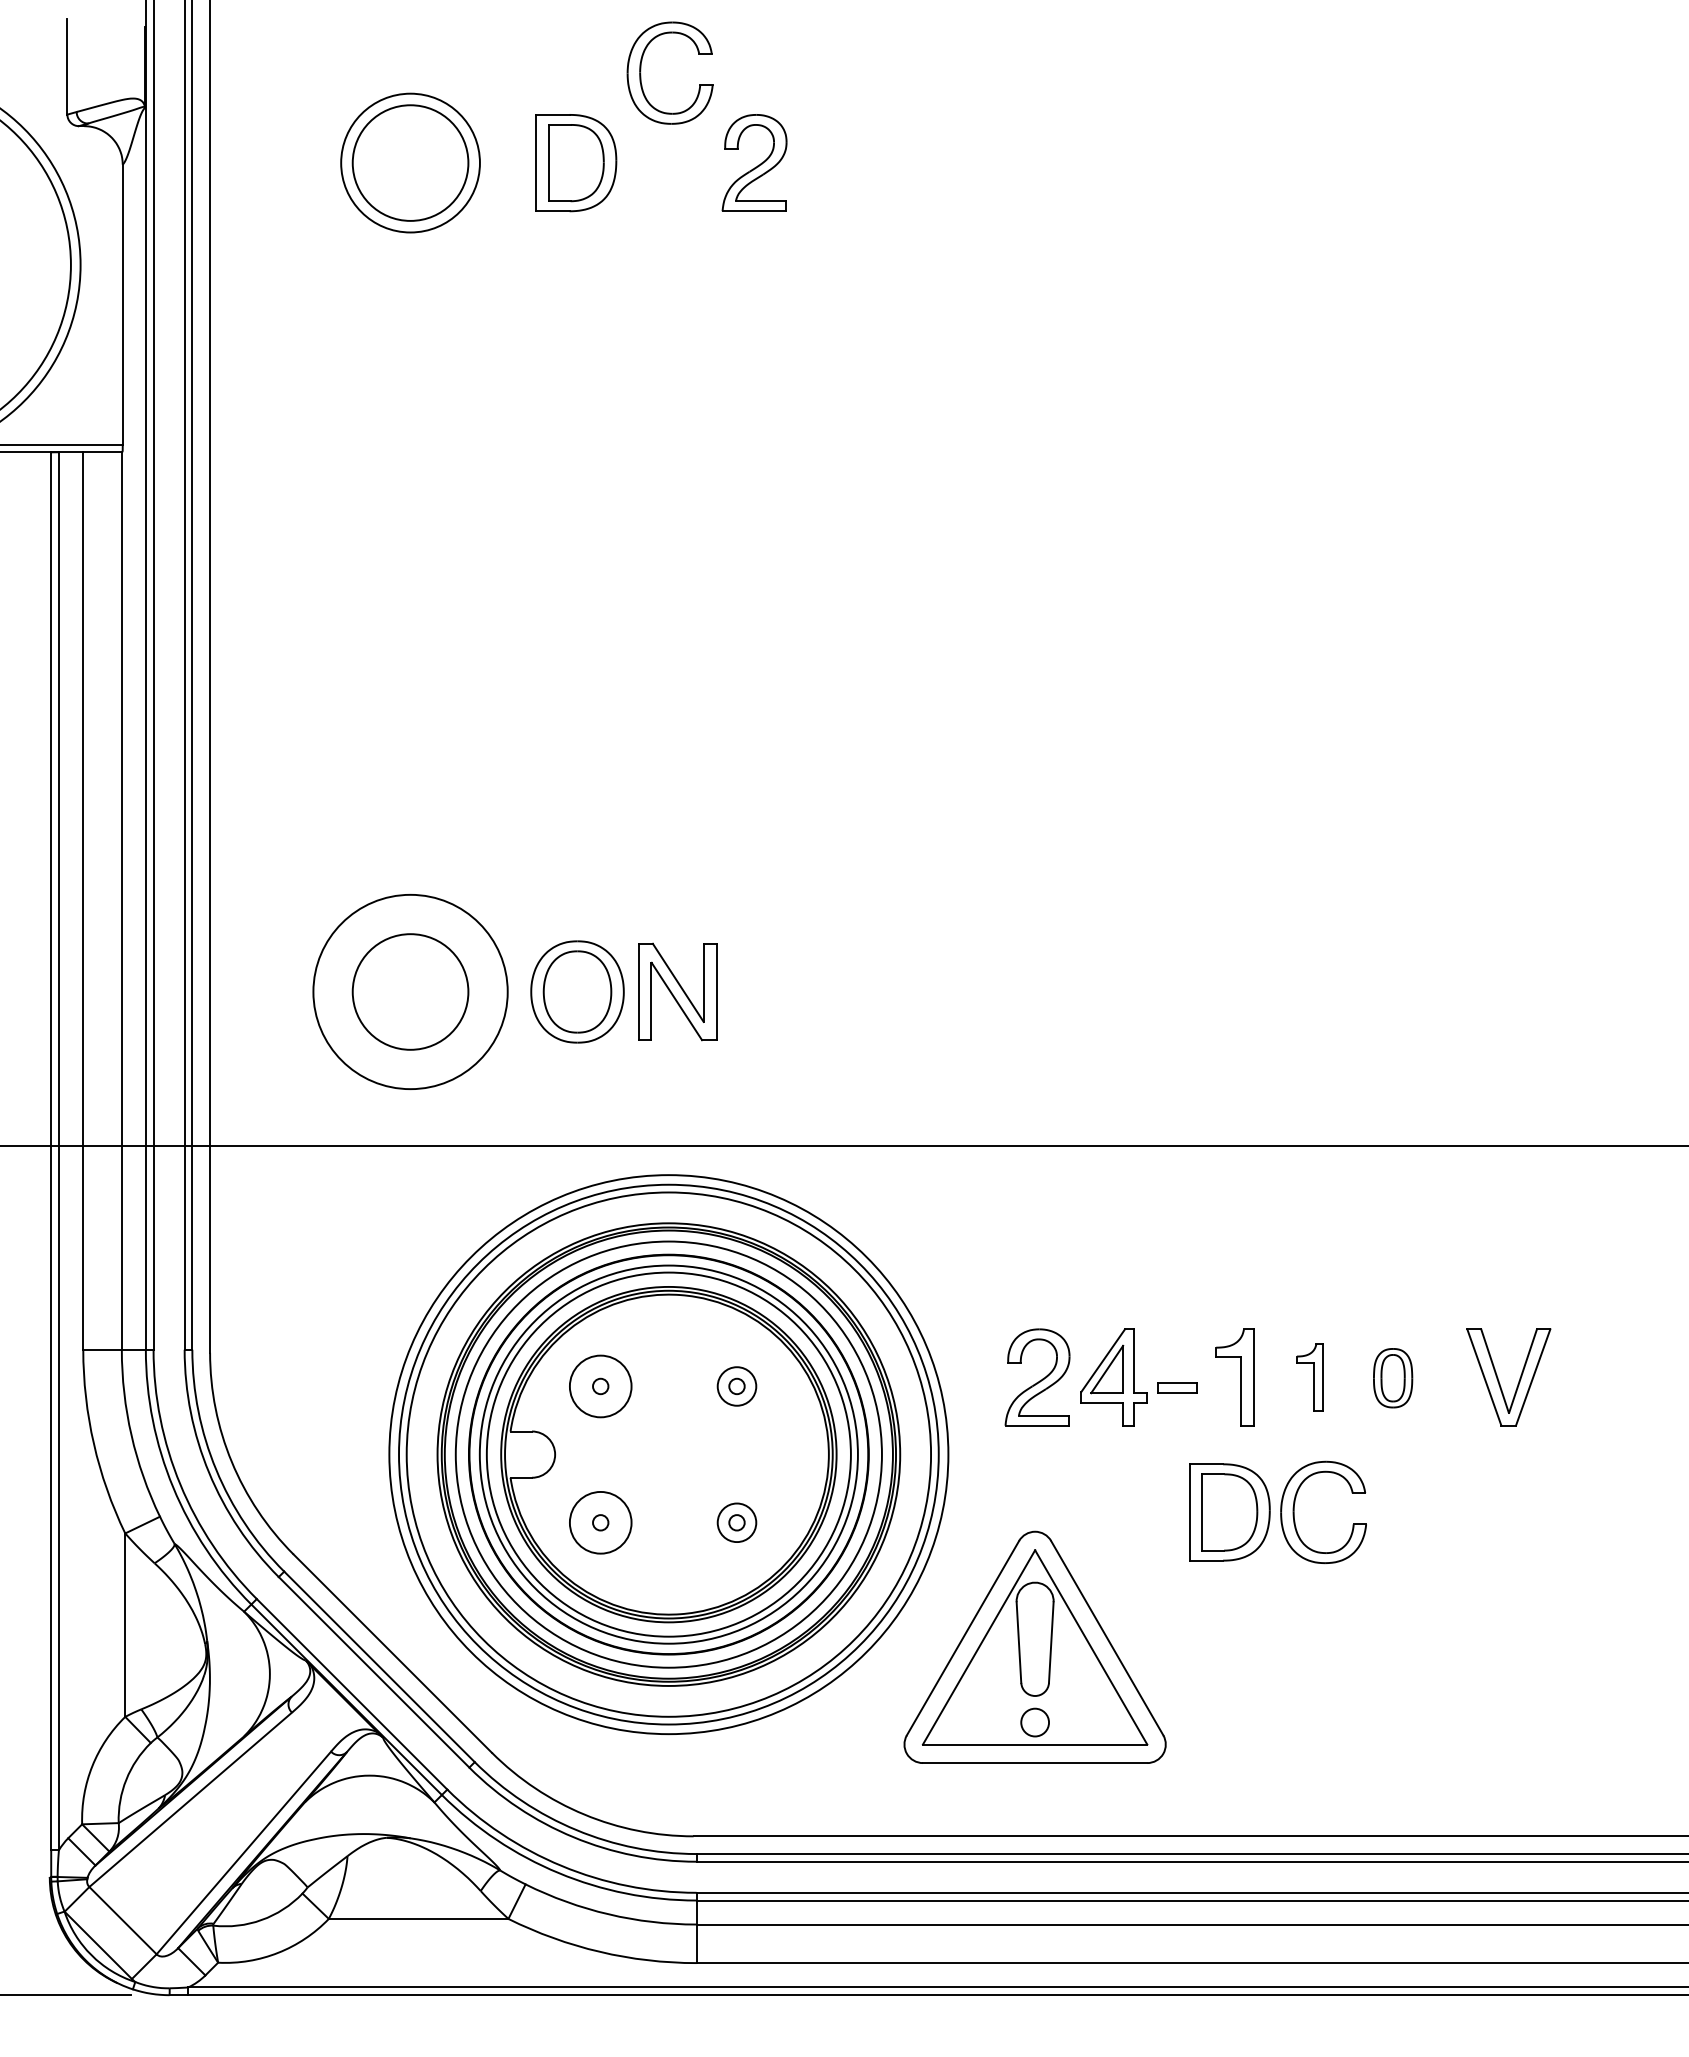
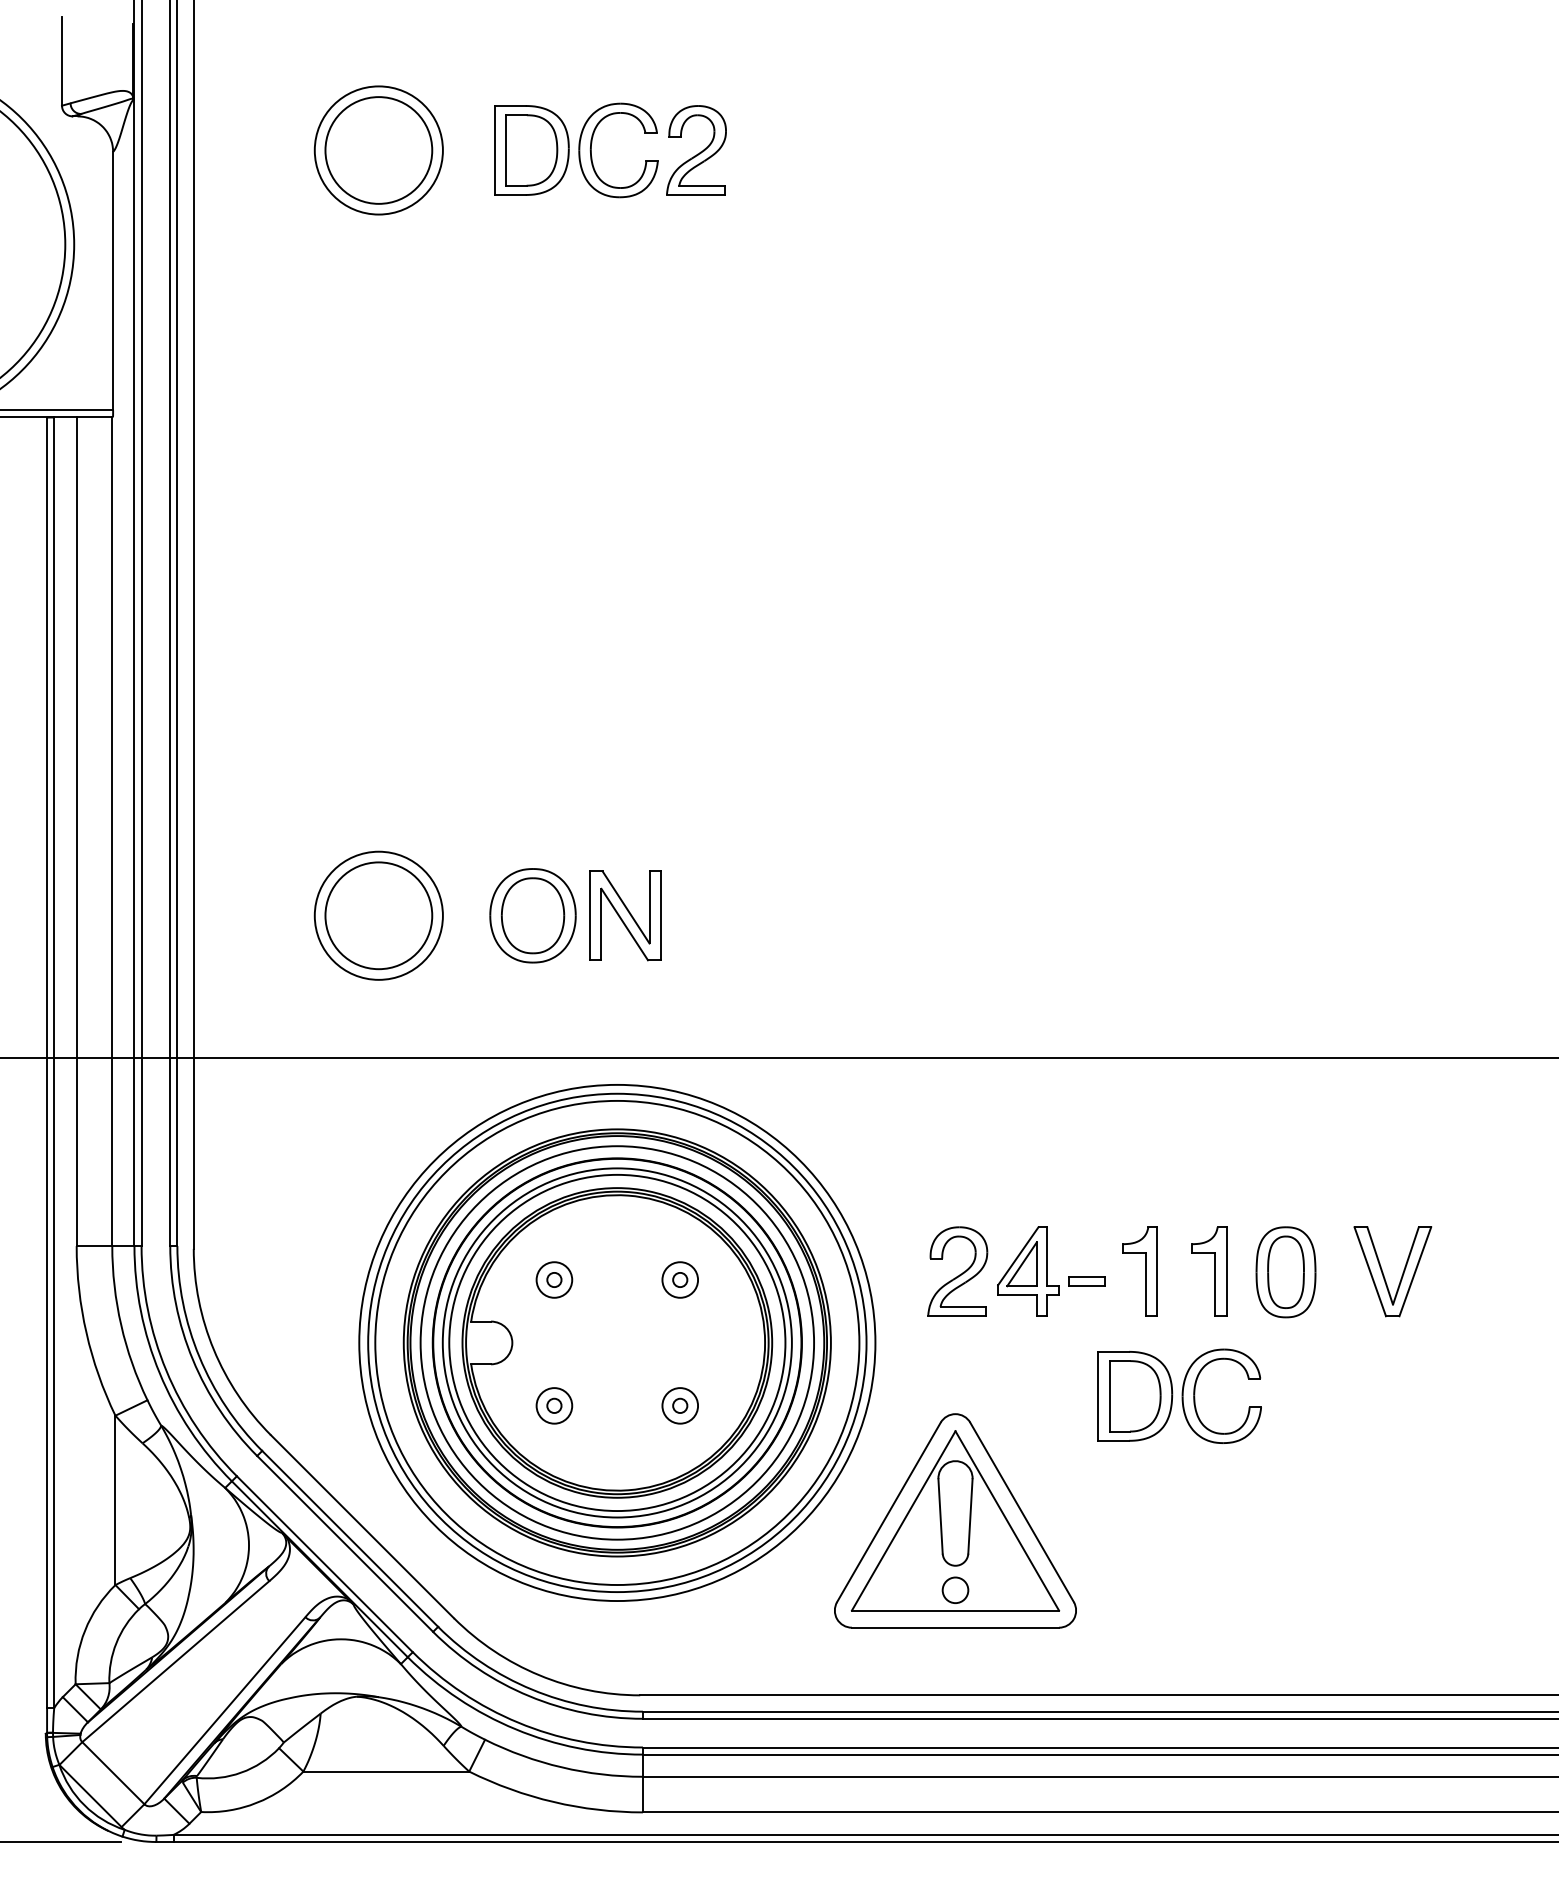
part: (641, 65) -> (592, 143), moved
circle: (410, 991) -> (378, 915), size x0.71
part: (1310, 1377) -> (1209, 1271), size x1.43
part: (1392, 1378) -> (1285, 1272), size x1.67
circle: (600, 1385) -> (554, 1279), size x0.62
circle: (600, 1522) -> (554, 1405), size x0.62

